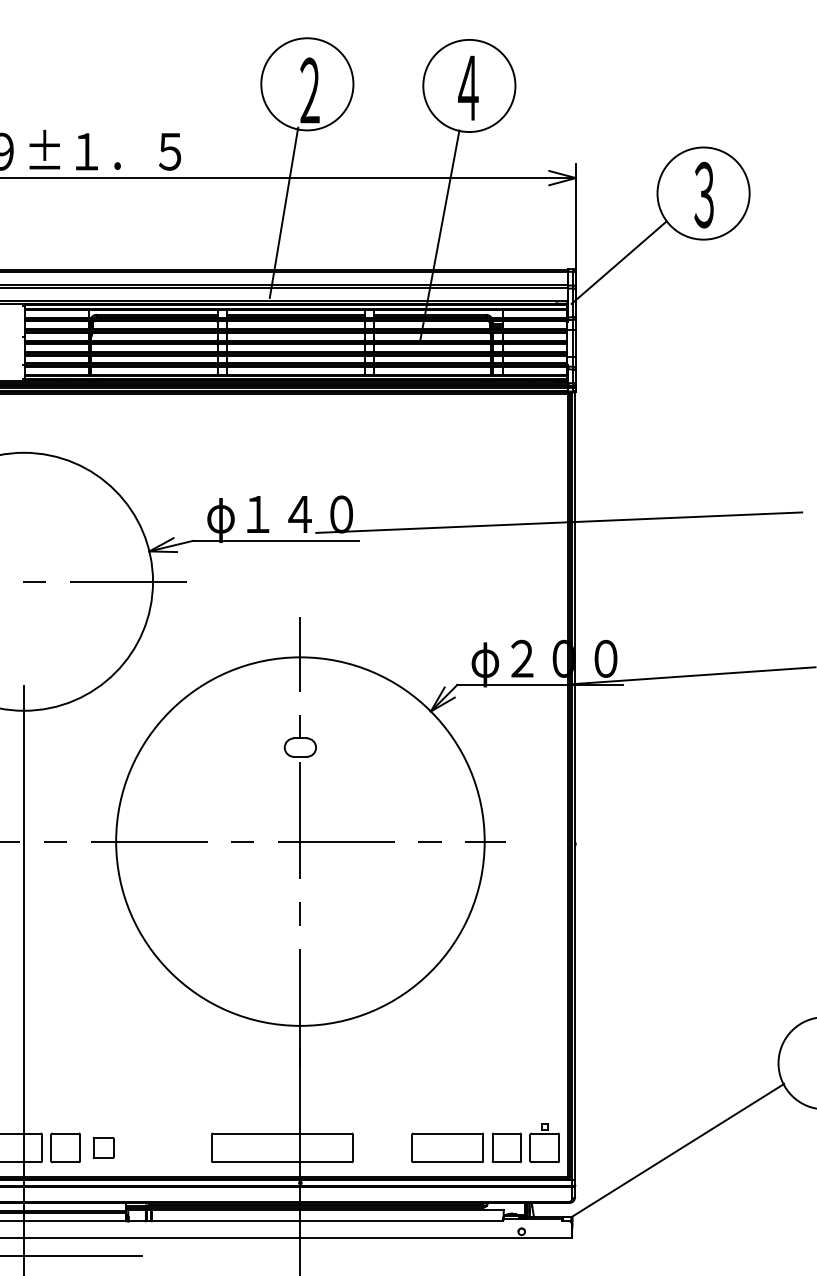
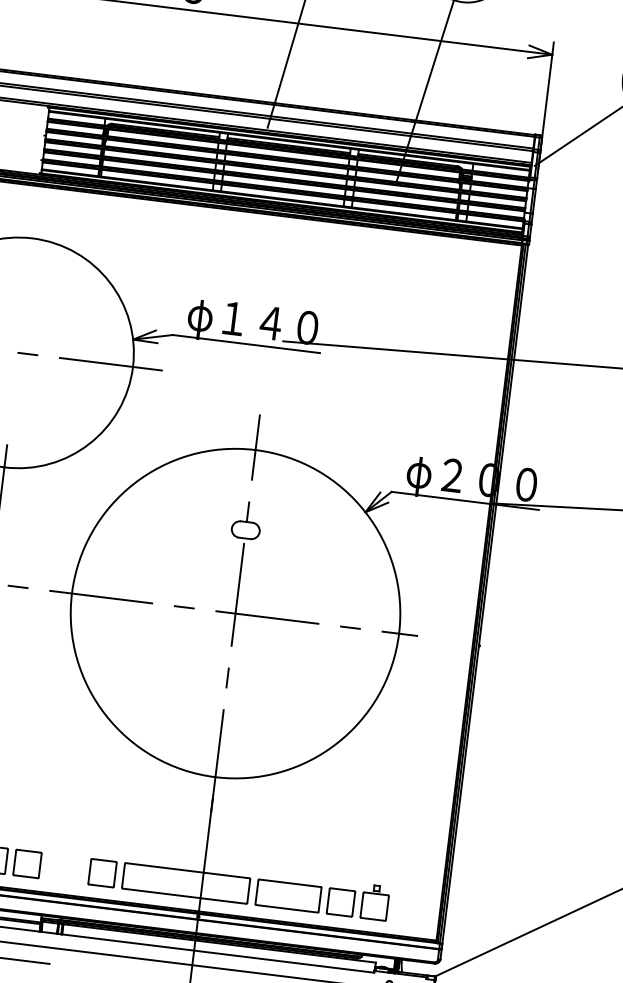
part: (485, 1143) -> (322, 896), moved
part: (103, 1147) -> (27, 863), size x1.43
part: (188, 1147) -> (102, 872), added

